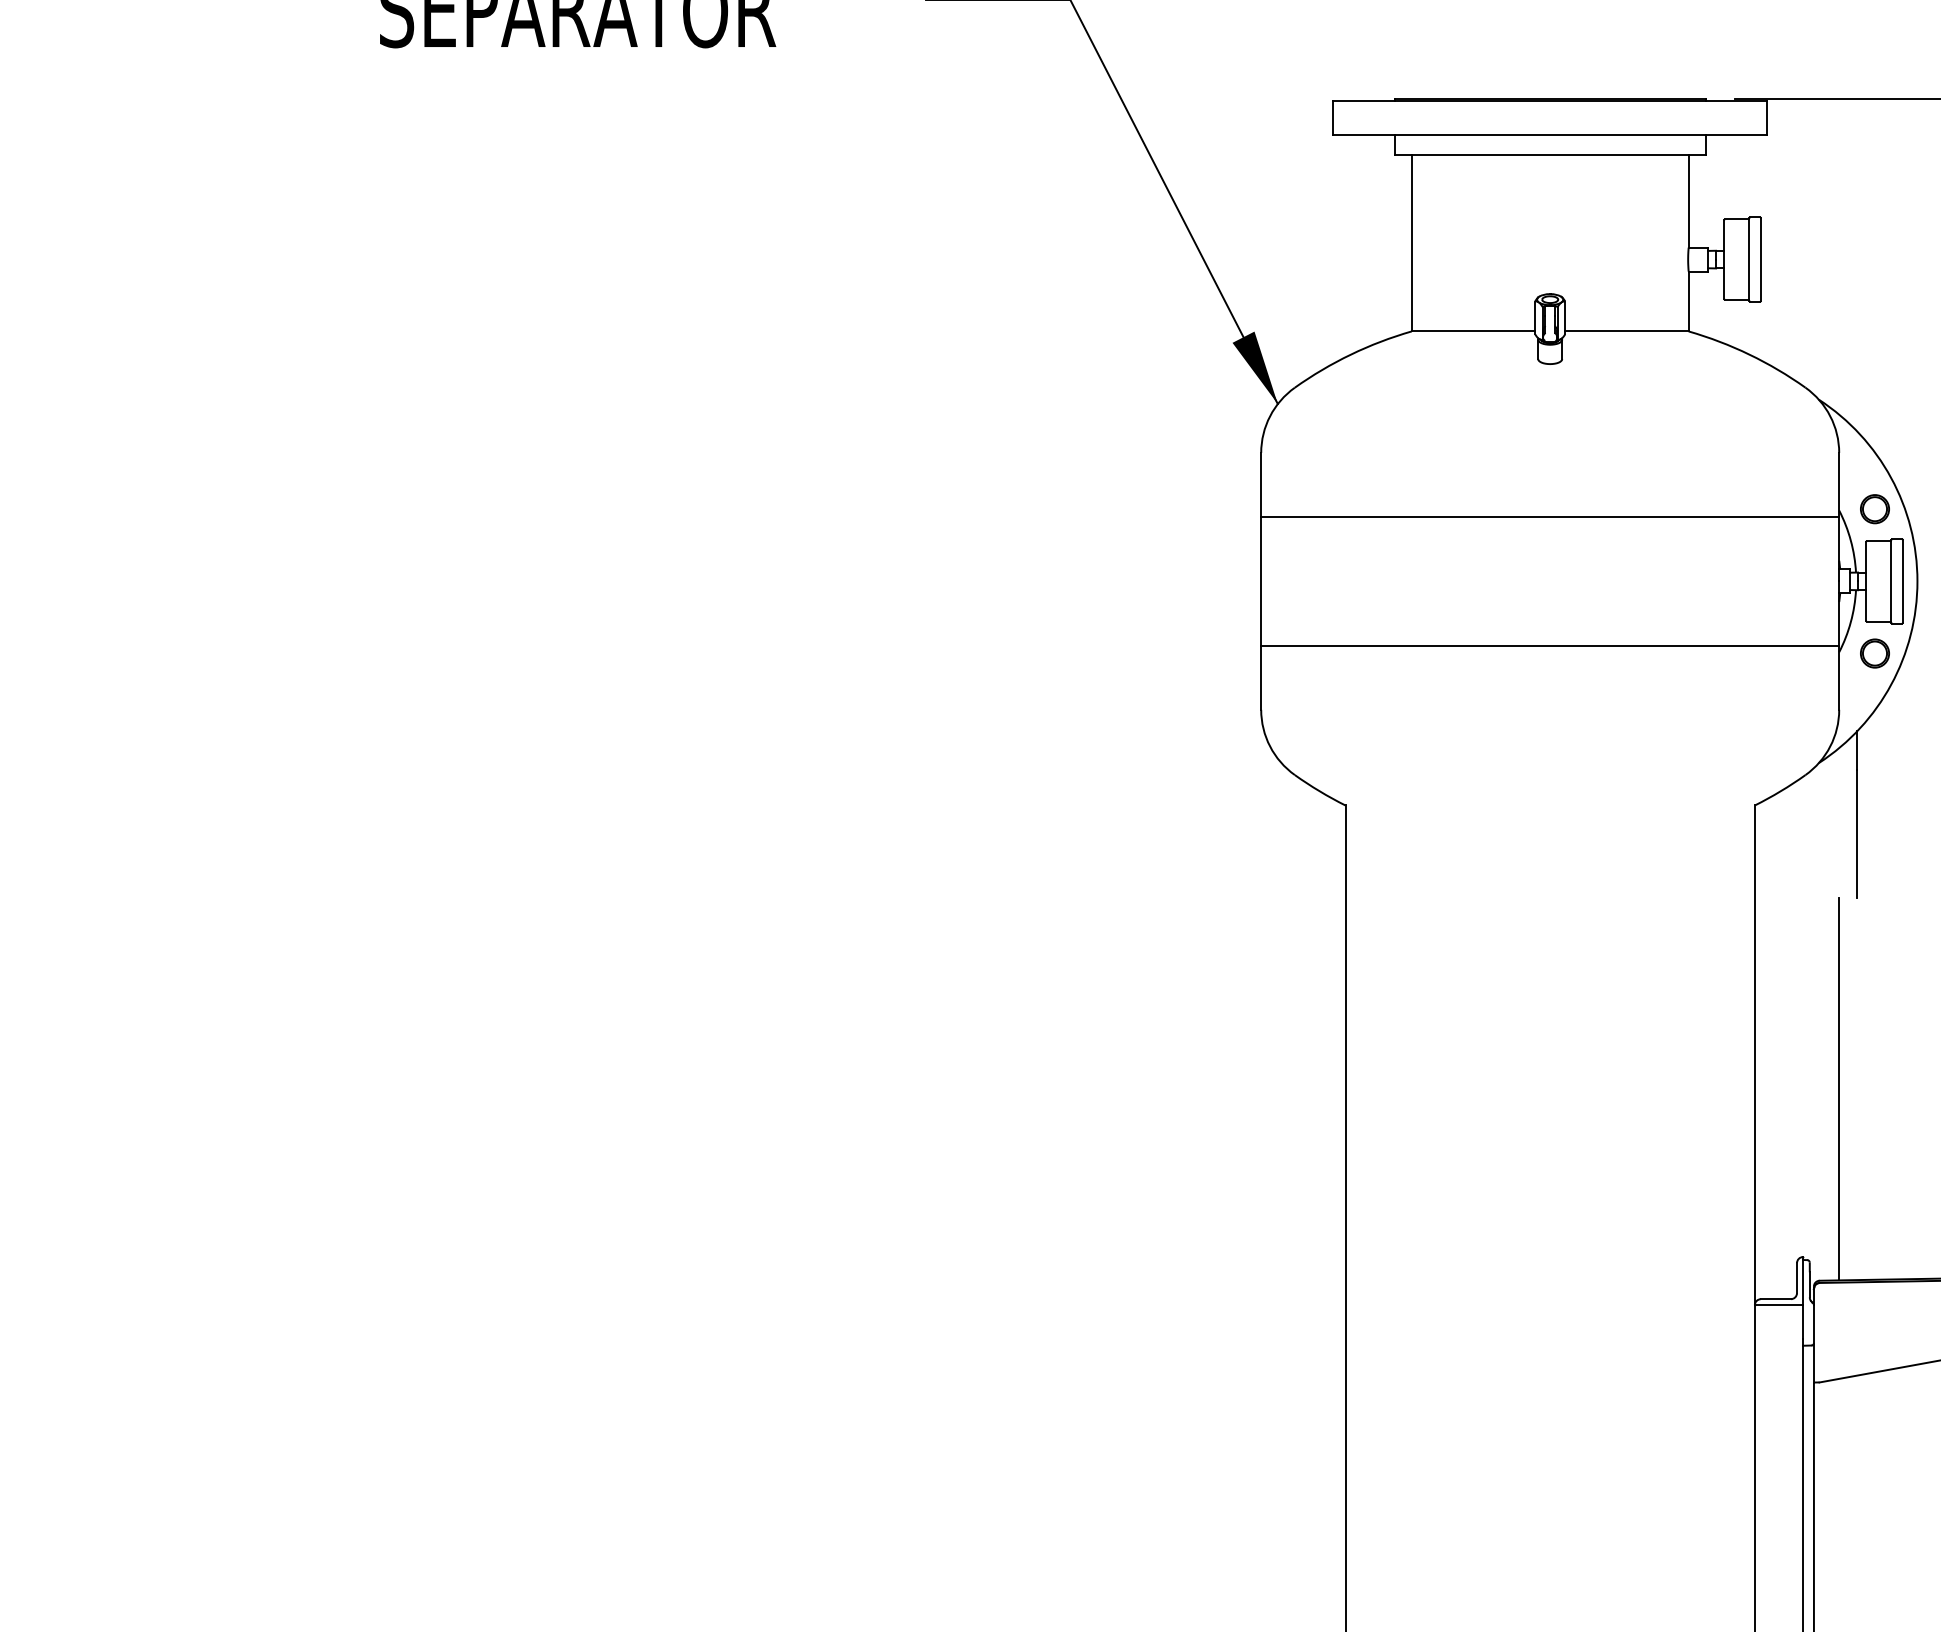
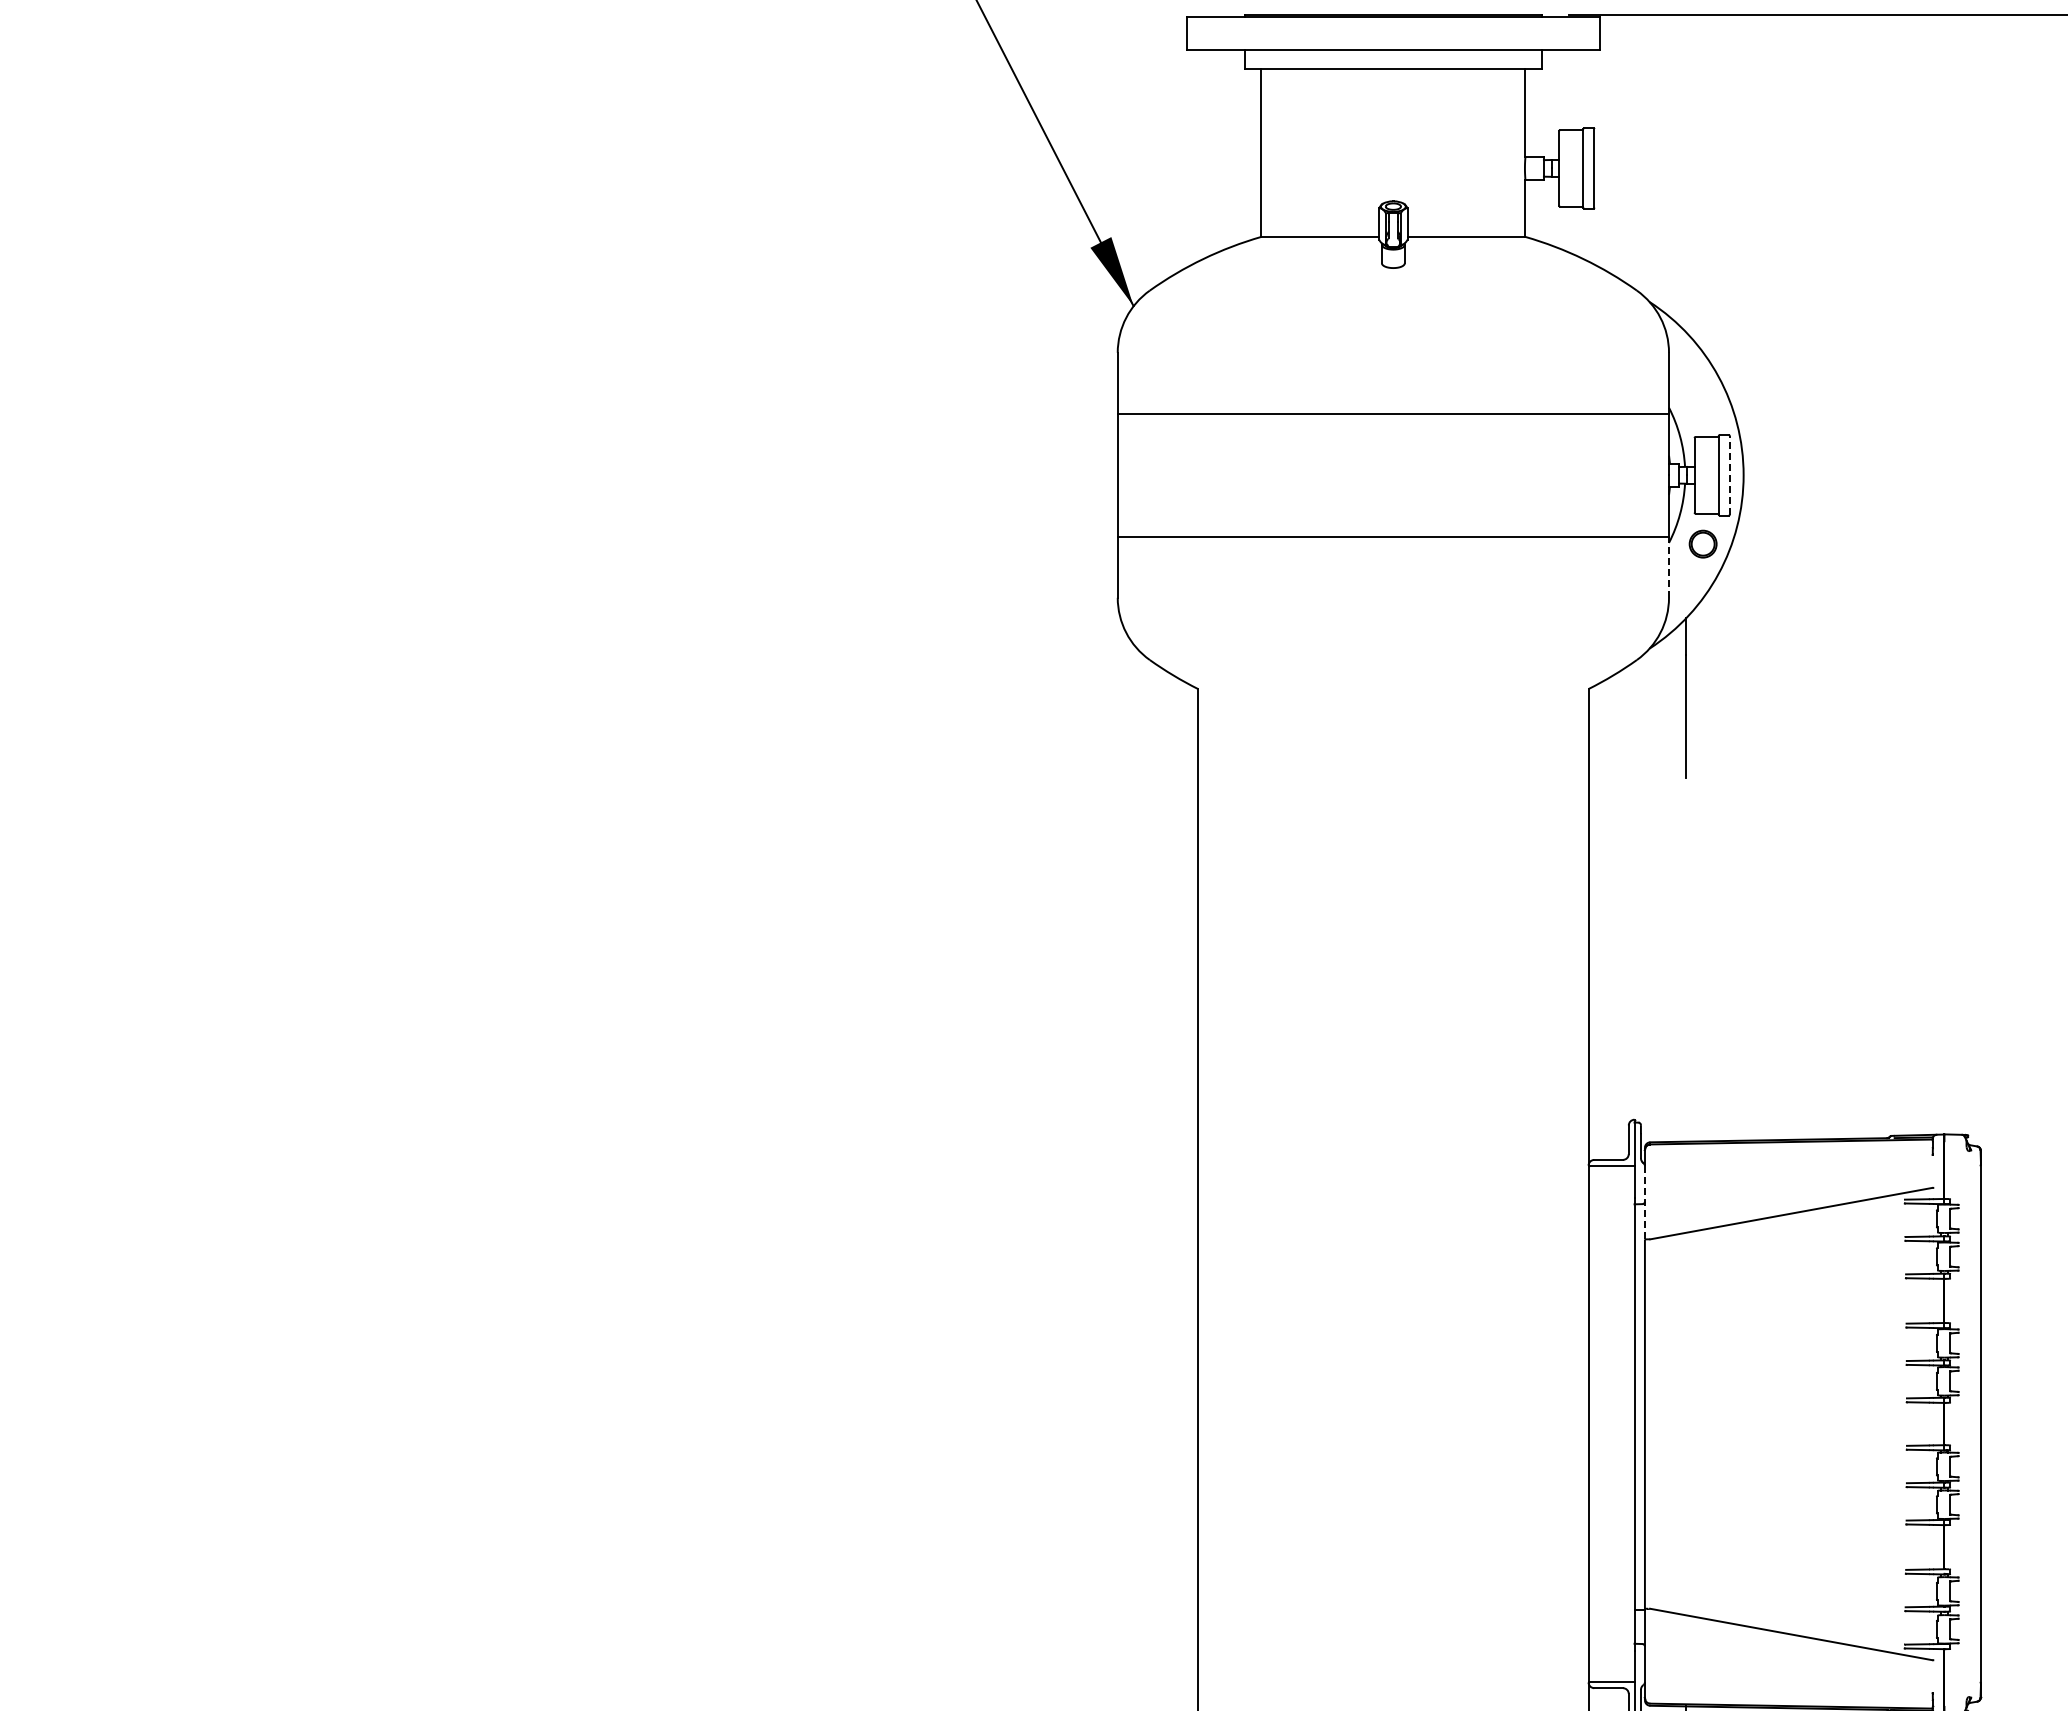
part: (1874, 509) -> (1702, 406), removed
line: (1902, 580) -> (1729, 474), solid -> dashed
line: (1839, 678) -> (1669, 567), solid -> dashed
line: (1839, 1089) -> (1669, 959), removed
line: (1813, 1342) -> (1644, 1201), solid -> dashed

